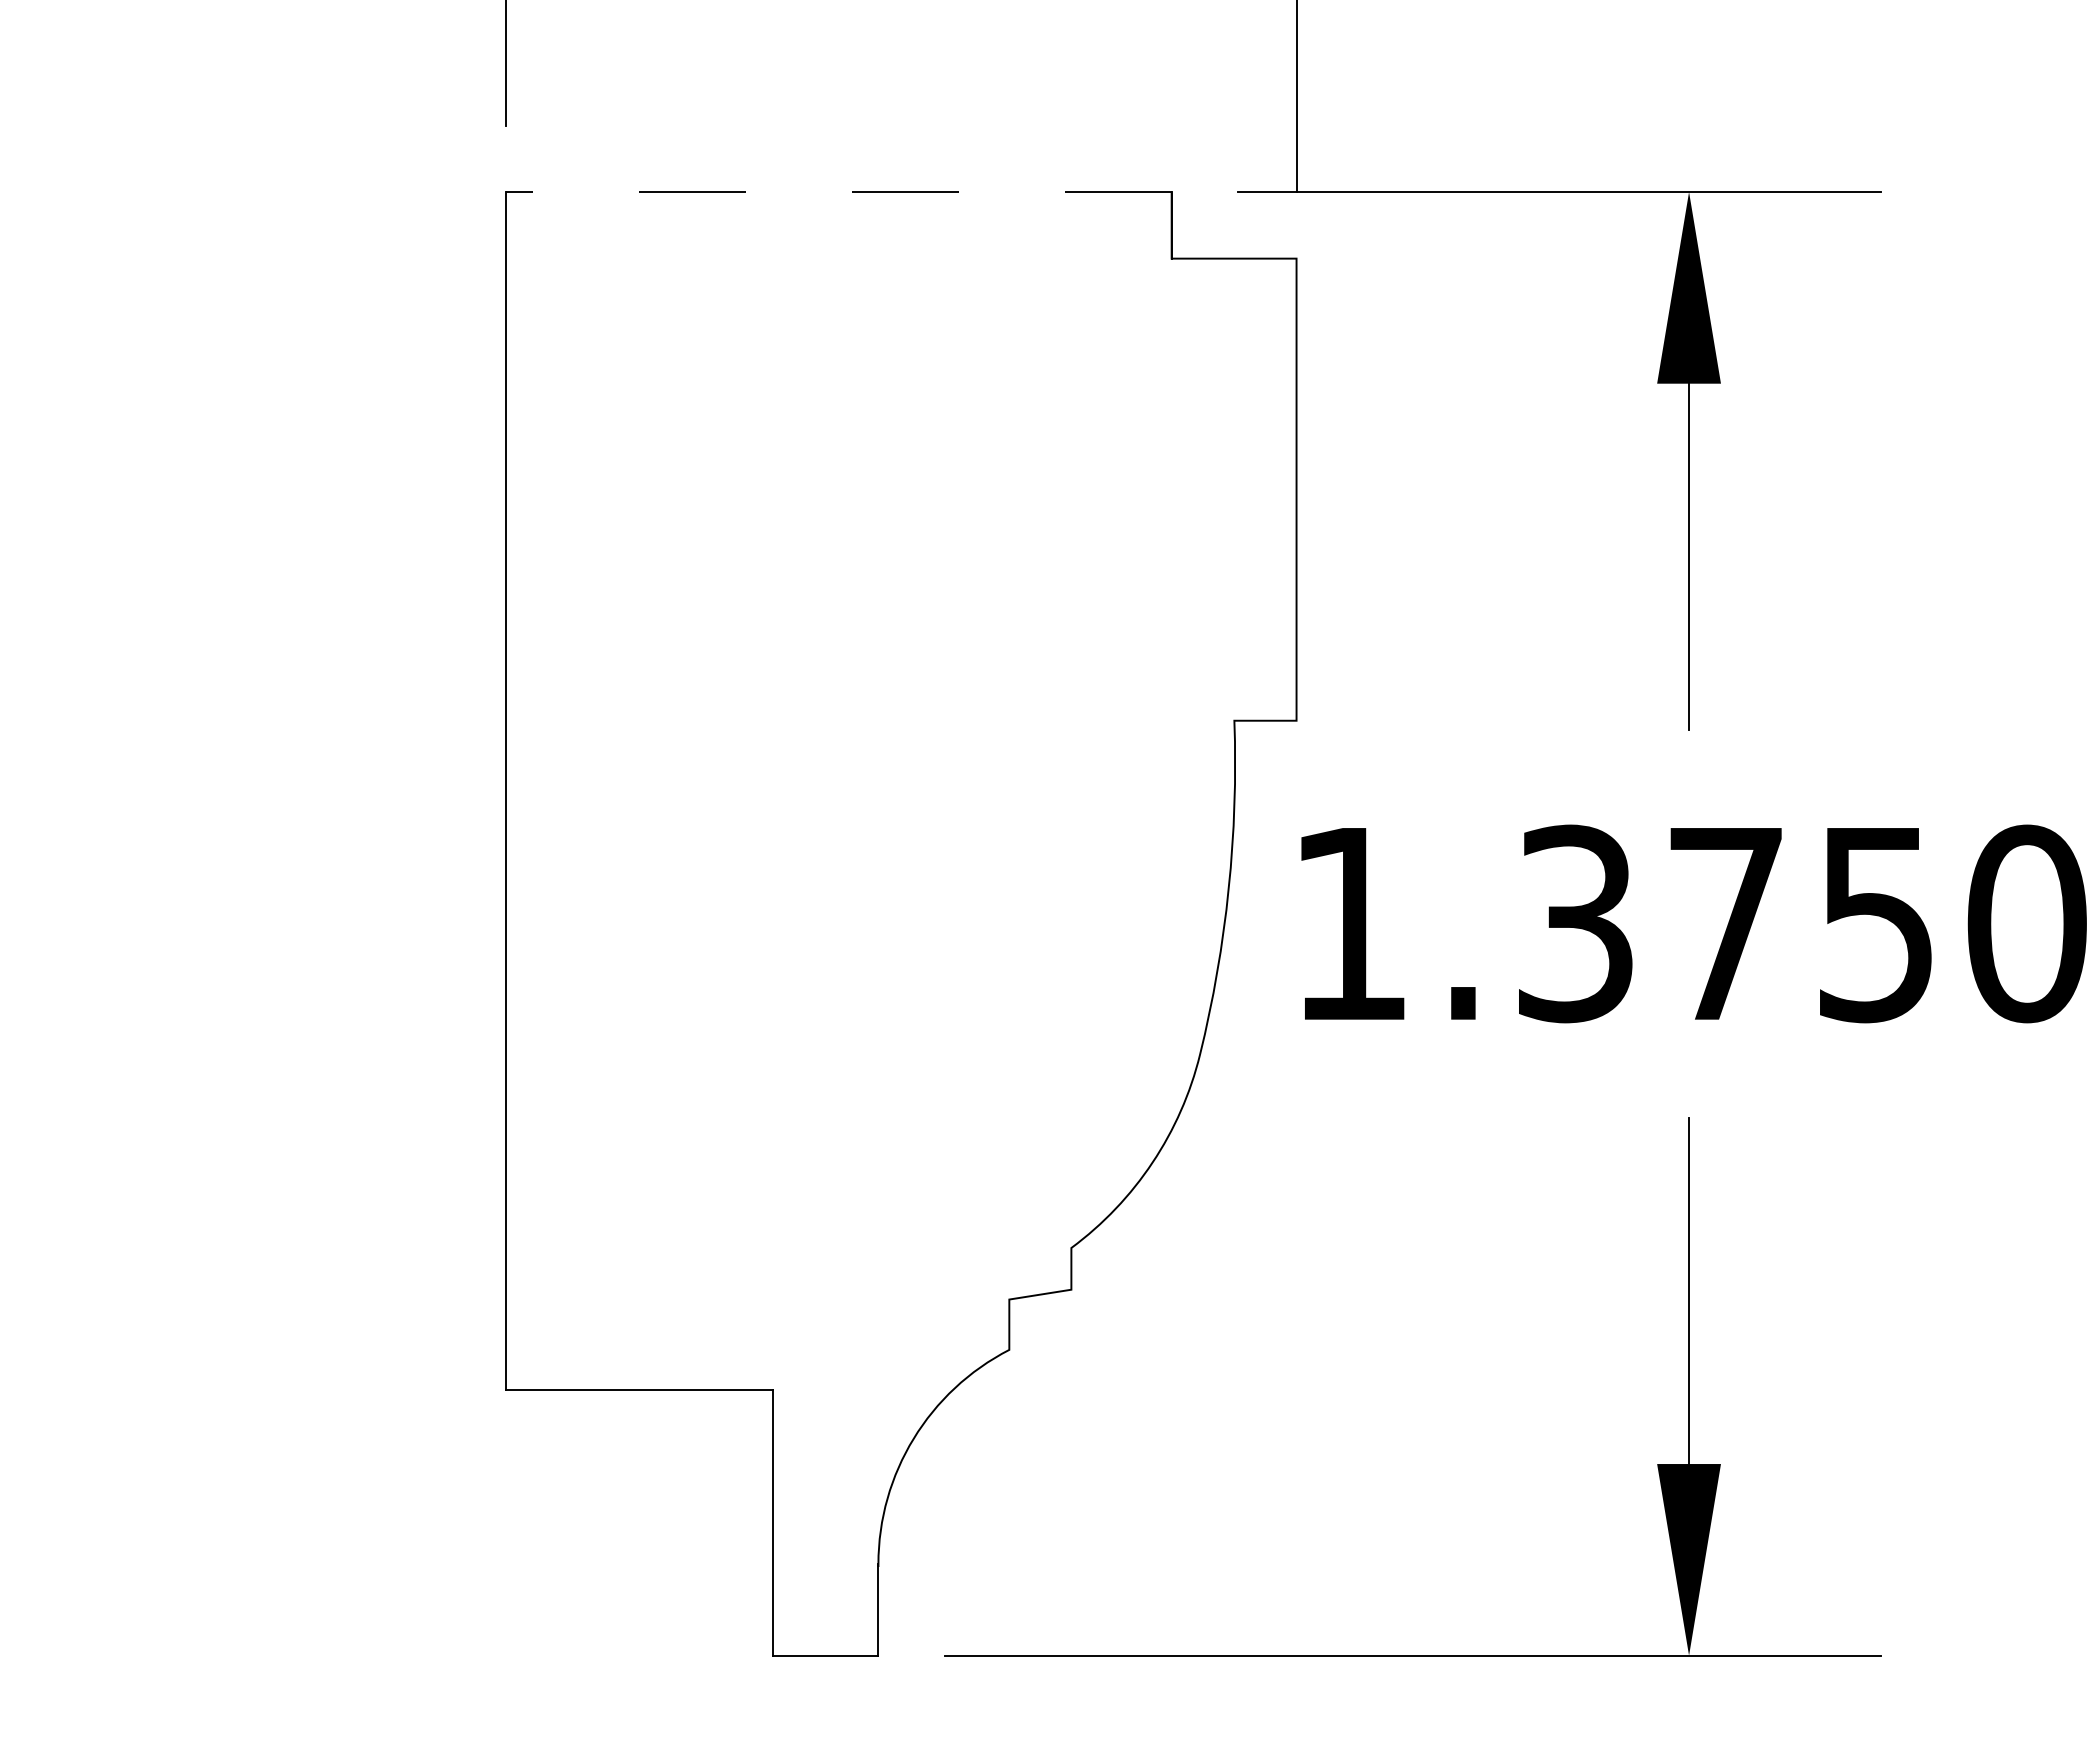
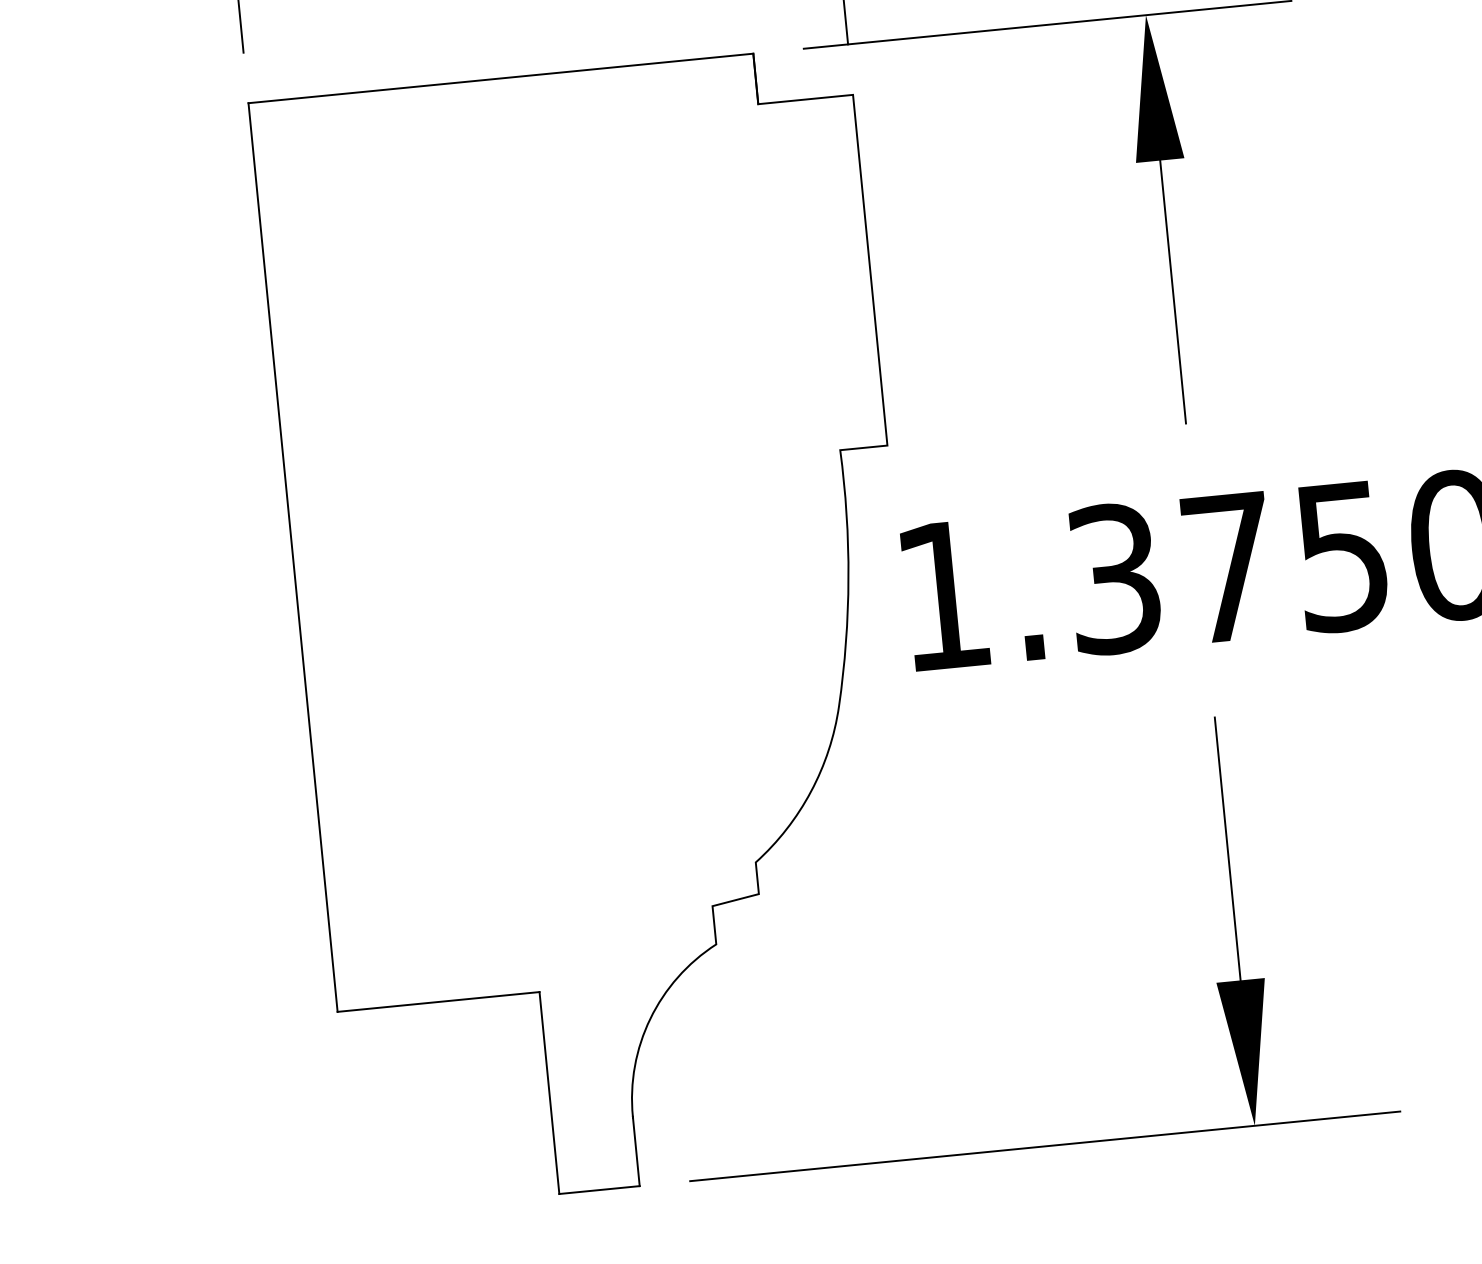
line: (839, 192) -> (501, 78), dashed -> solid

